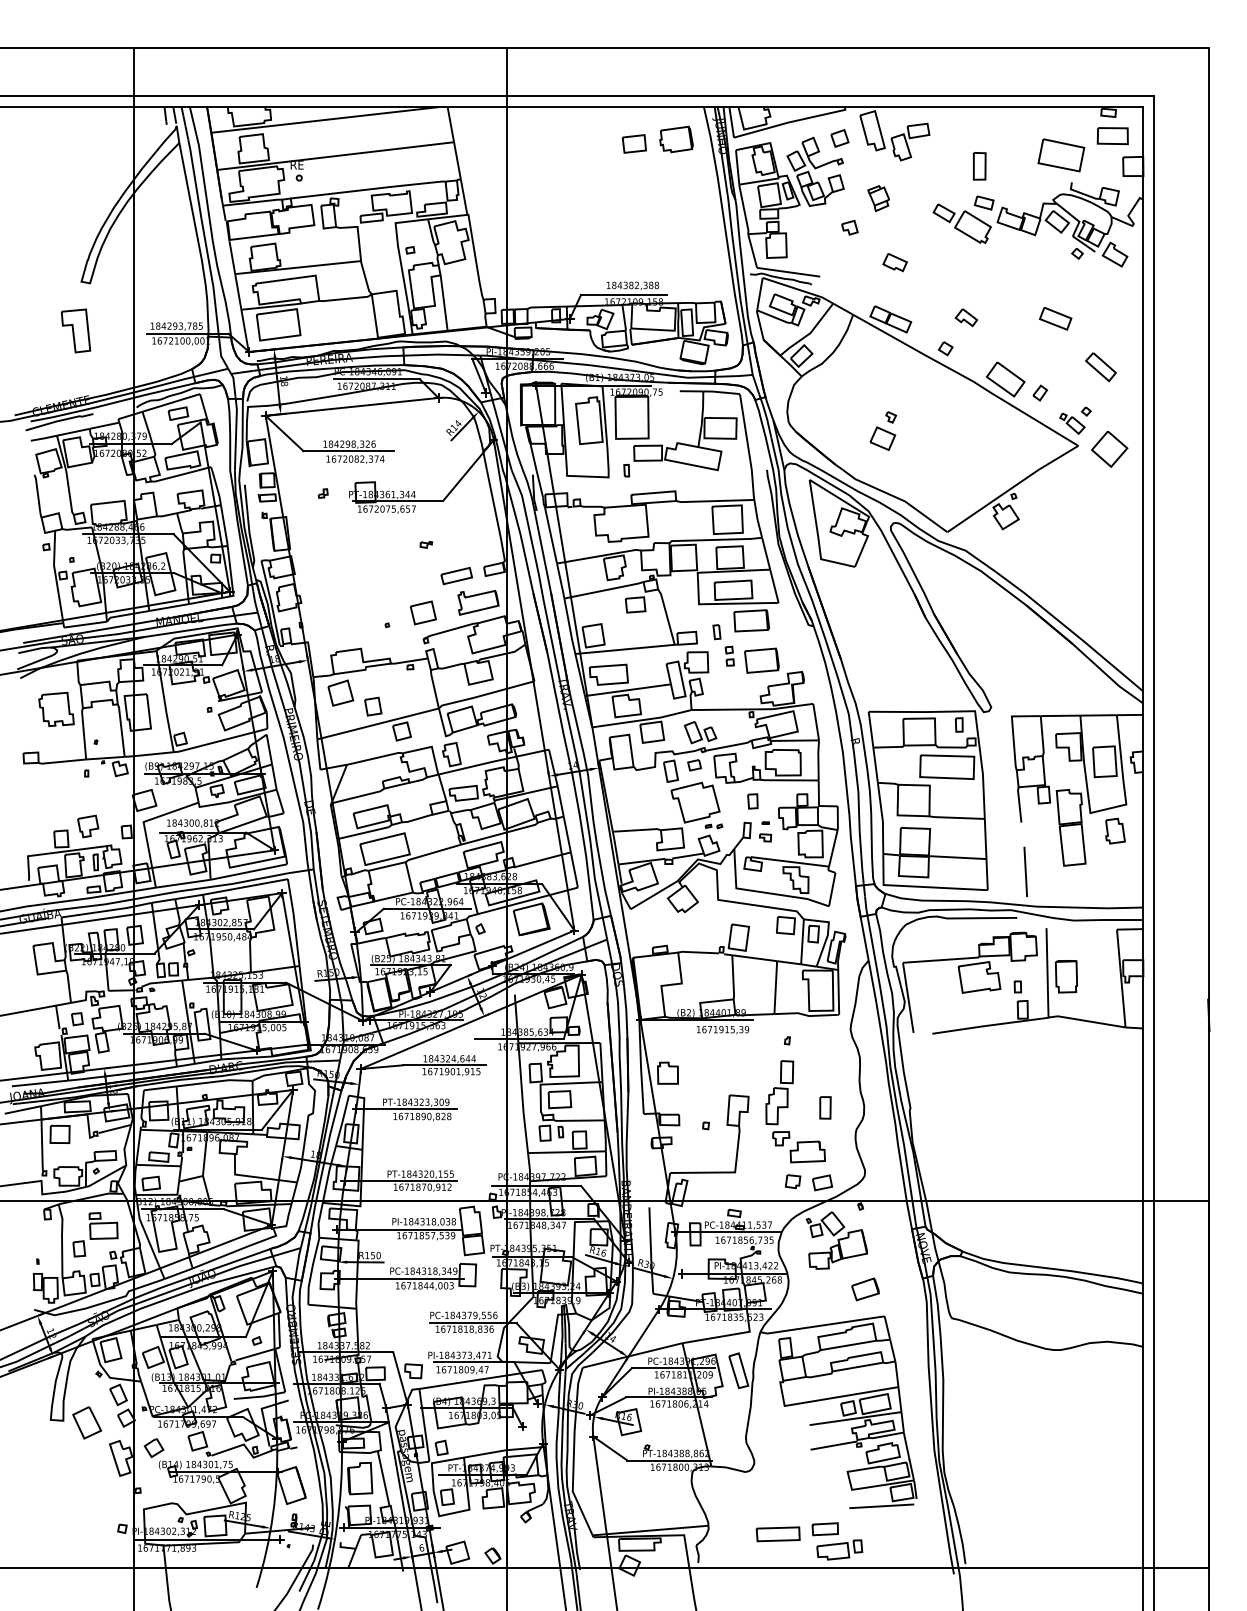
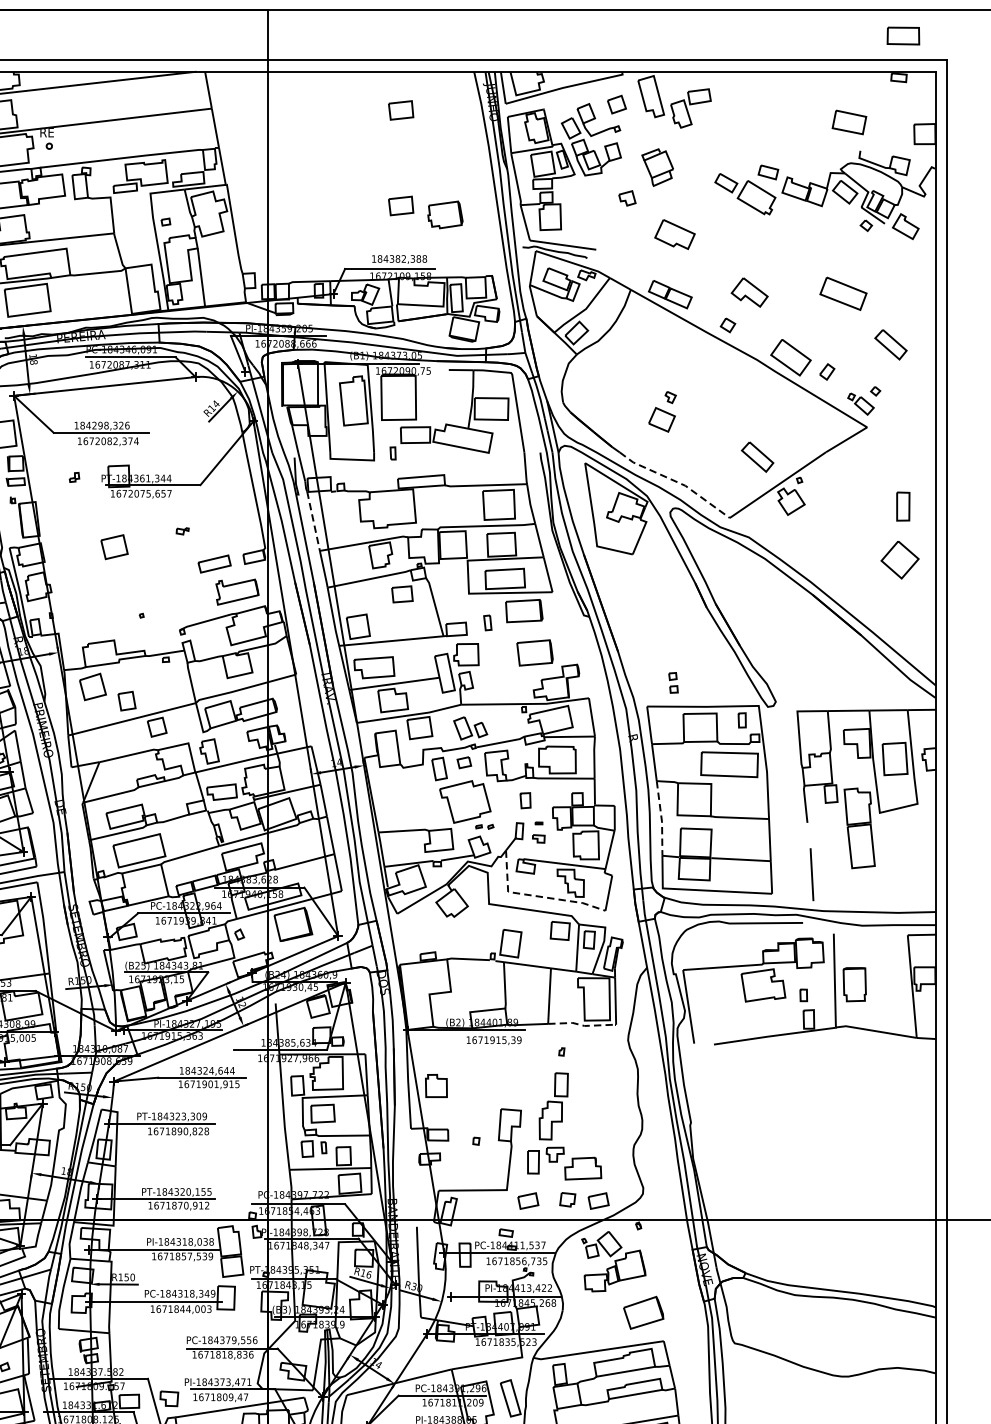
part: (1112, 136) -> (903, 36), moved
part: (676, 139) -> (445, 214), moved
part: (1061, 155) -> (849, 122), size x0.7
part: (979, 166) -> (903, 506), moved
part: (878, 198) -> (657, 167), size x1.4
part: (633, 234) -> (400, 205), added
part: (894, 262) -> (674, 234), size x1.6
part: (966, 317) -> (749, 292), size x1.6
part: (1055, 318) -> (843, 293), size x1.4
part: (1109, 449) -> (899, 560), moved
part: (973, 474) -> (757, 457), added
line: (897, 497) -> (677, 481), solid -> dashed
line: (550, 535) -> (313, 521), solid -> dashed
part: (423, 612) -> (114, 546), moved
part: (729, 655) -> (673, 682), moved
line: (882, 818) -> (661, 818), solid -> dashed
part: (1115, 830) -> (906, 831), removed
line: (763, 892) -> (536, 896), solid -> dashed
line: (806, 1015) -> (581, 1025), solid -> dashed
part: (825, 1107) -> (533, 1161), moved
part: (755, 1182) -> (528, 1200), added
part: (865, 1289) -> (643, 1313), size x1.4

